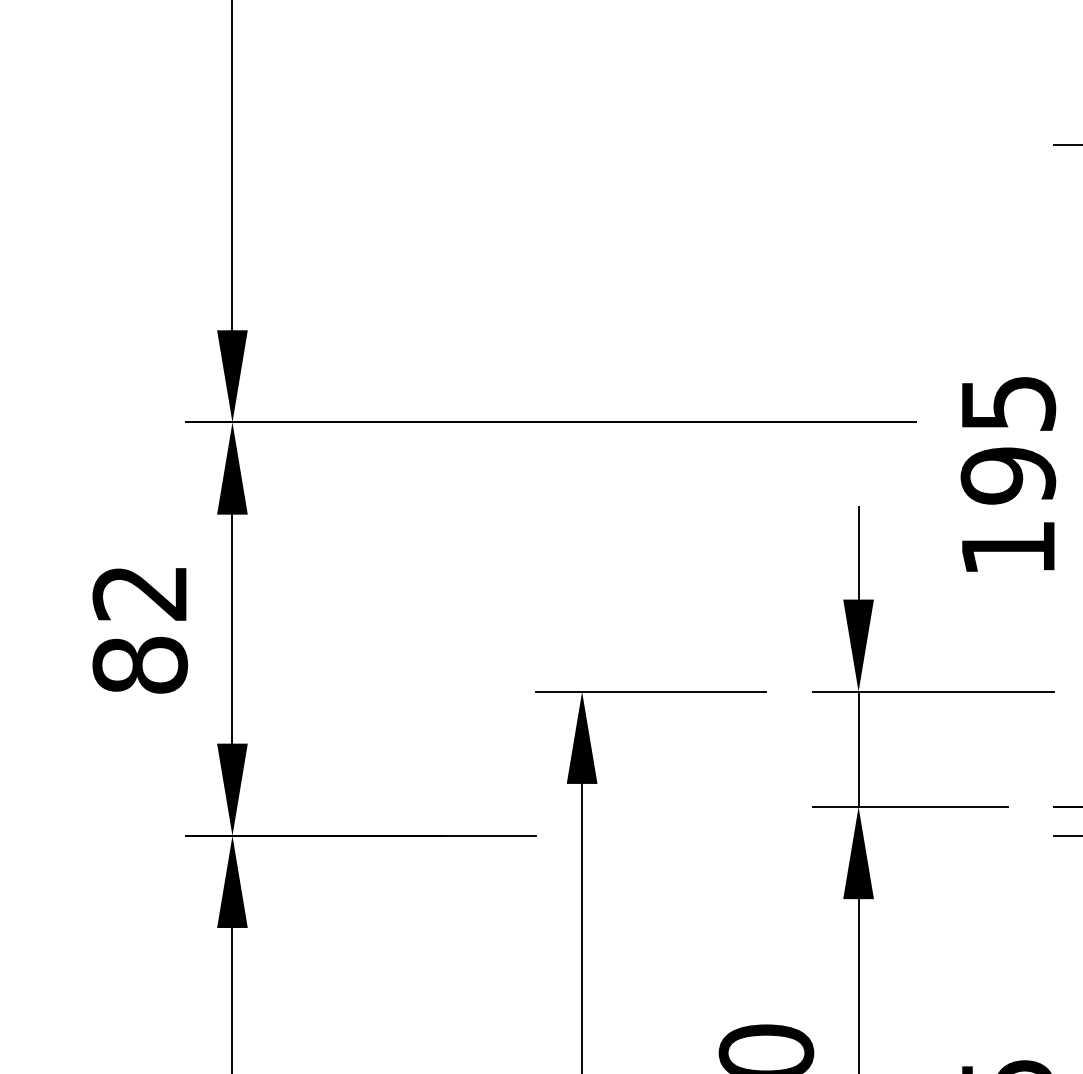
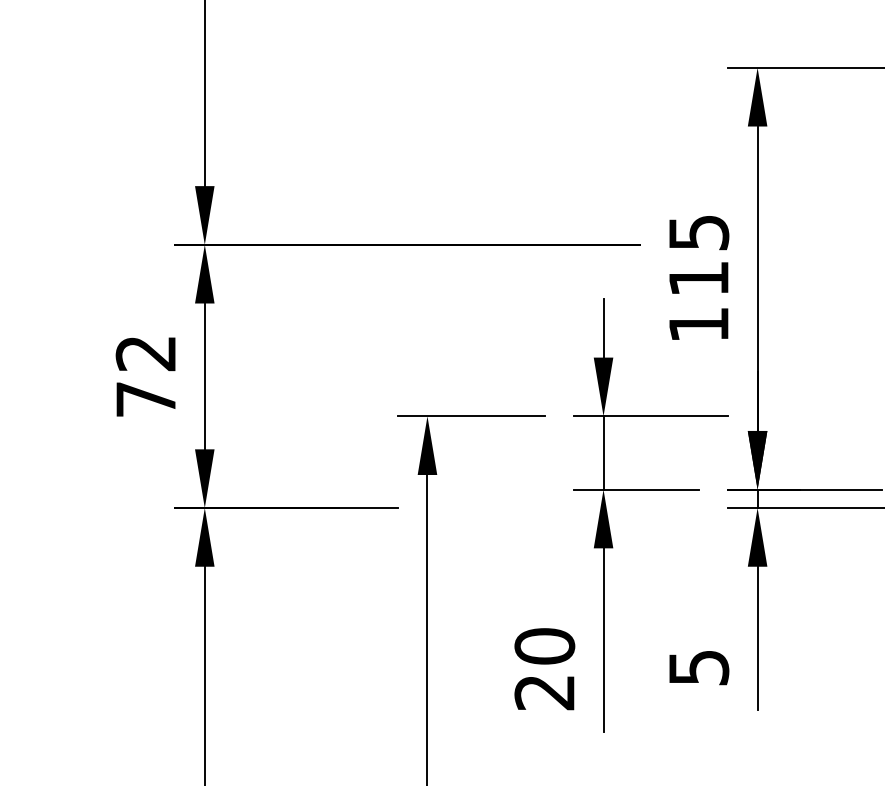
text: (1007, 475) -> (698, 278), 195 -> 115
text: (139, 665) -> (145, 399), 82 -> 72

